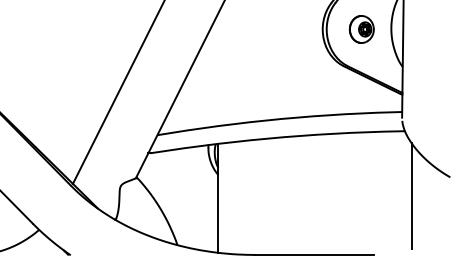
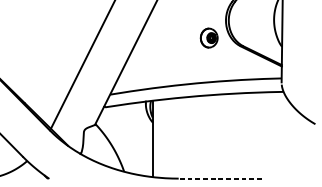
part: (361, 29) -> (209, 38), moved
line: (411, 195) -> (288, 136), removed
line: (314, 254) -> (220, 178), solid -> dashed

